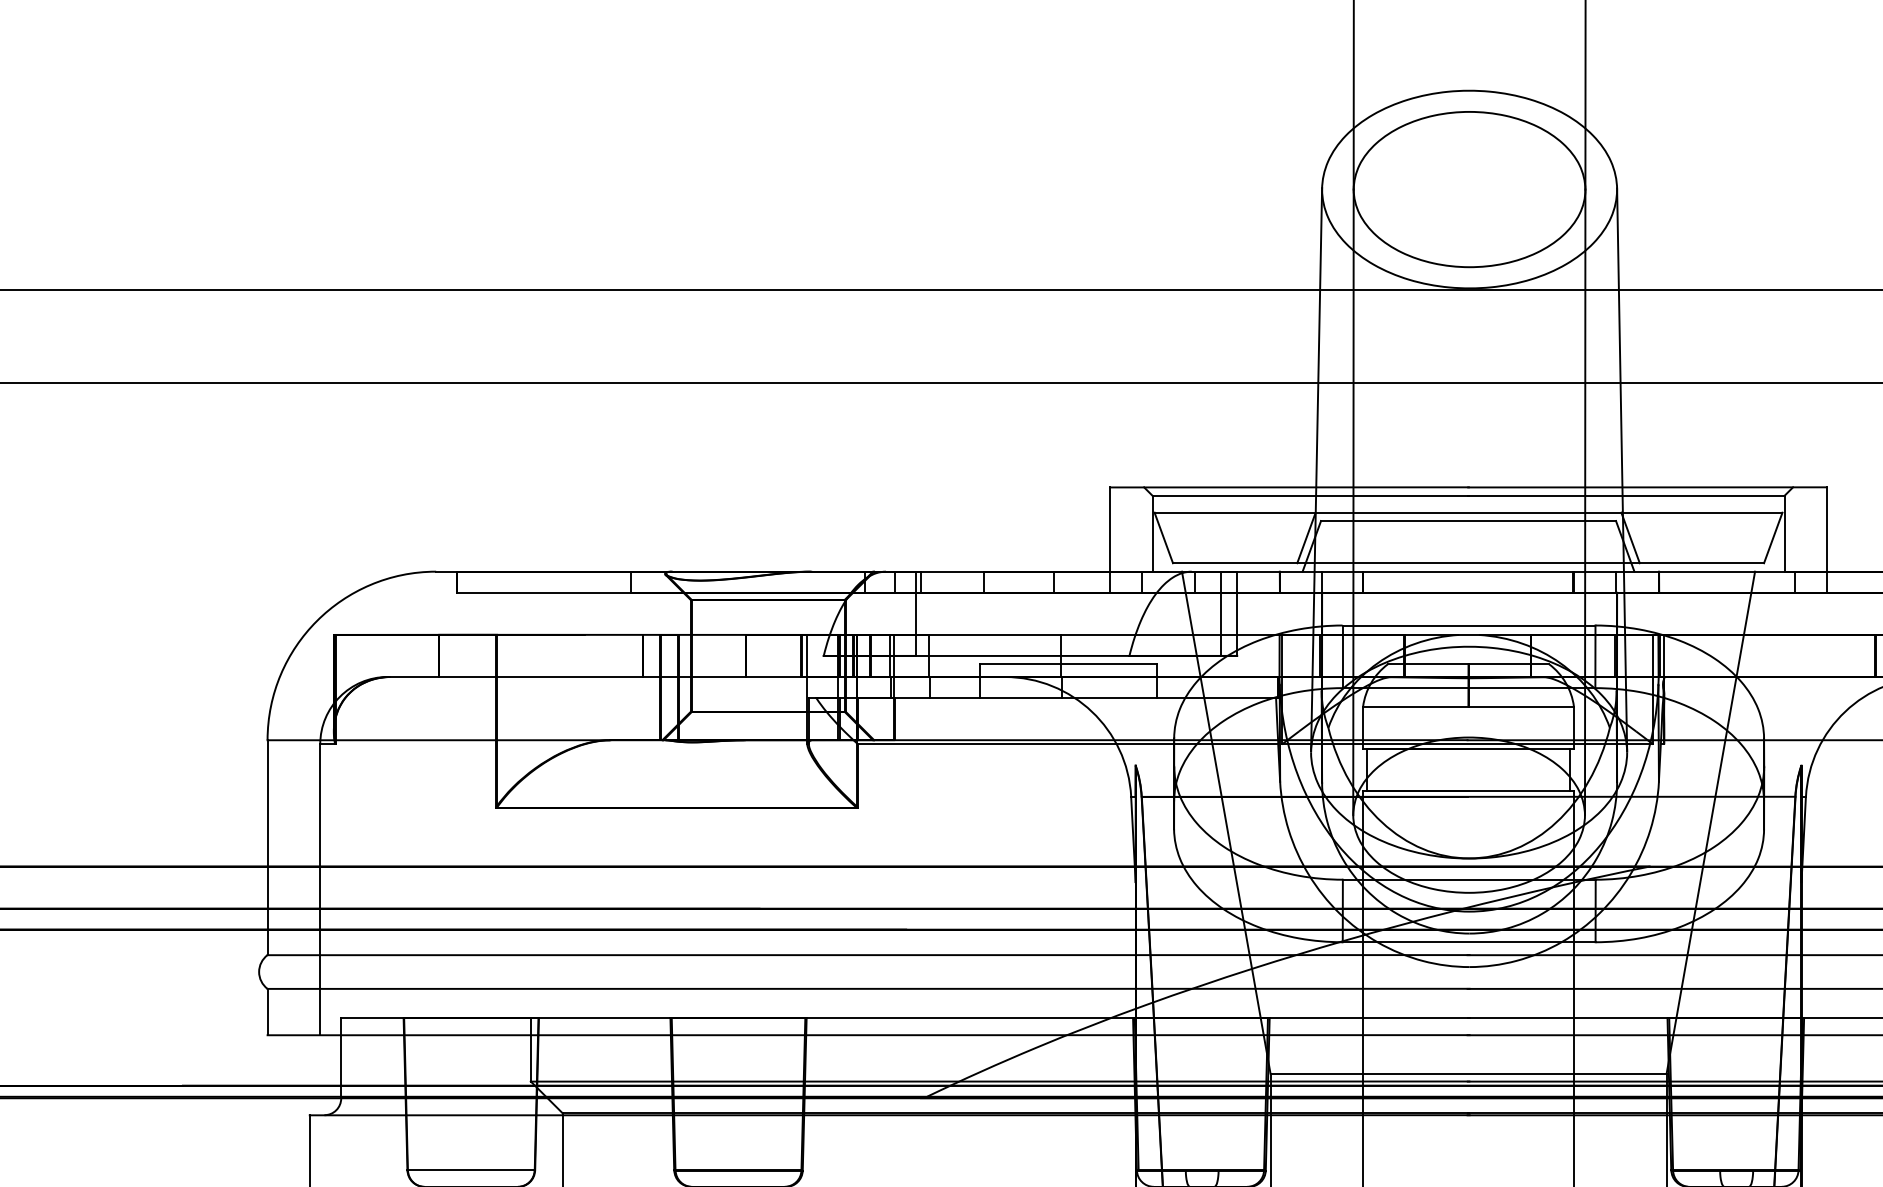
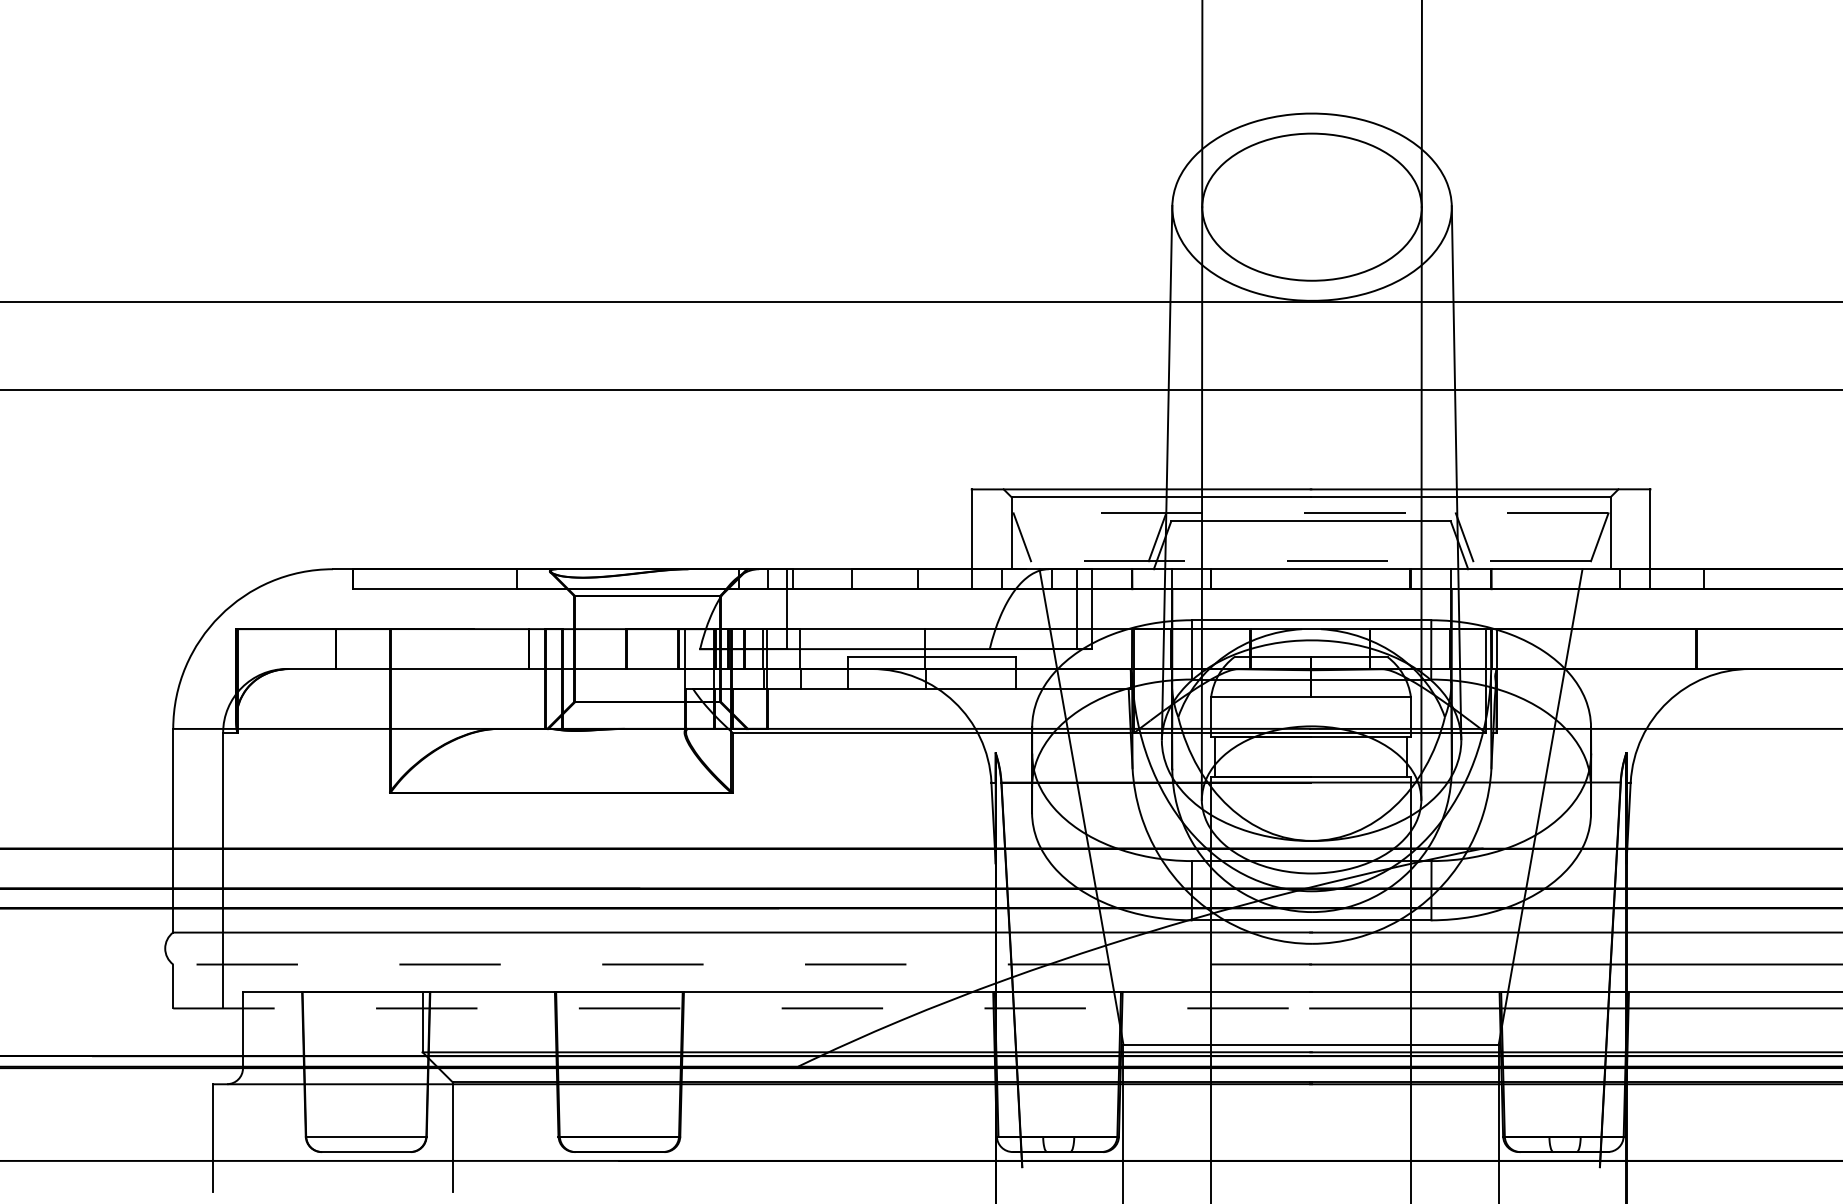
line: (1467, 512) -> (1310, 513), solid -> dashed
line: (1469, 563) -> (1311, 561), solid -> dashed
line: (868, 988) -> (742, 964), solid -> dashed
line: (869, 1035) -> (743, 1008), solid -> dashed

